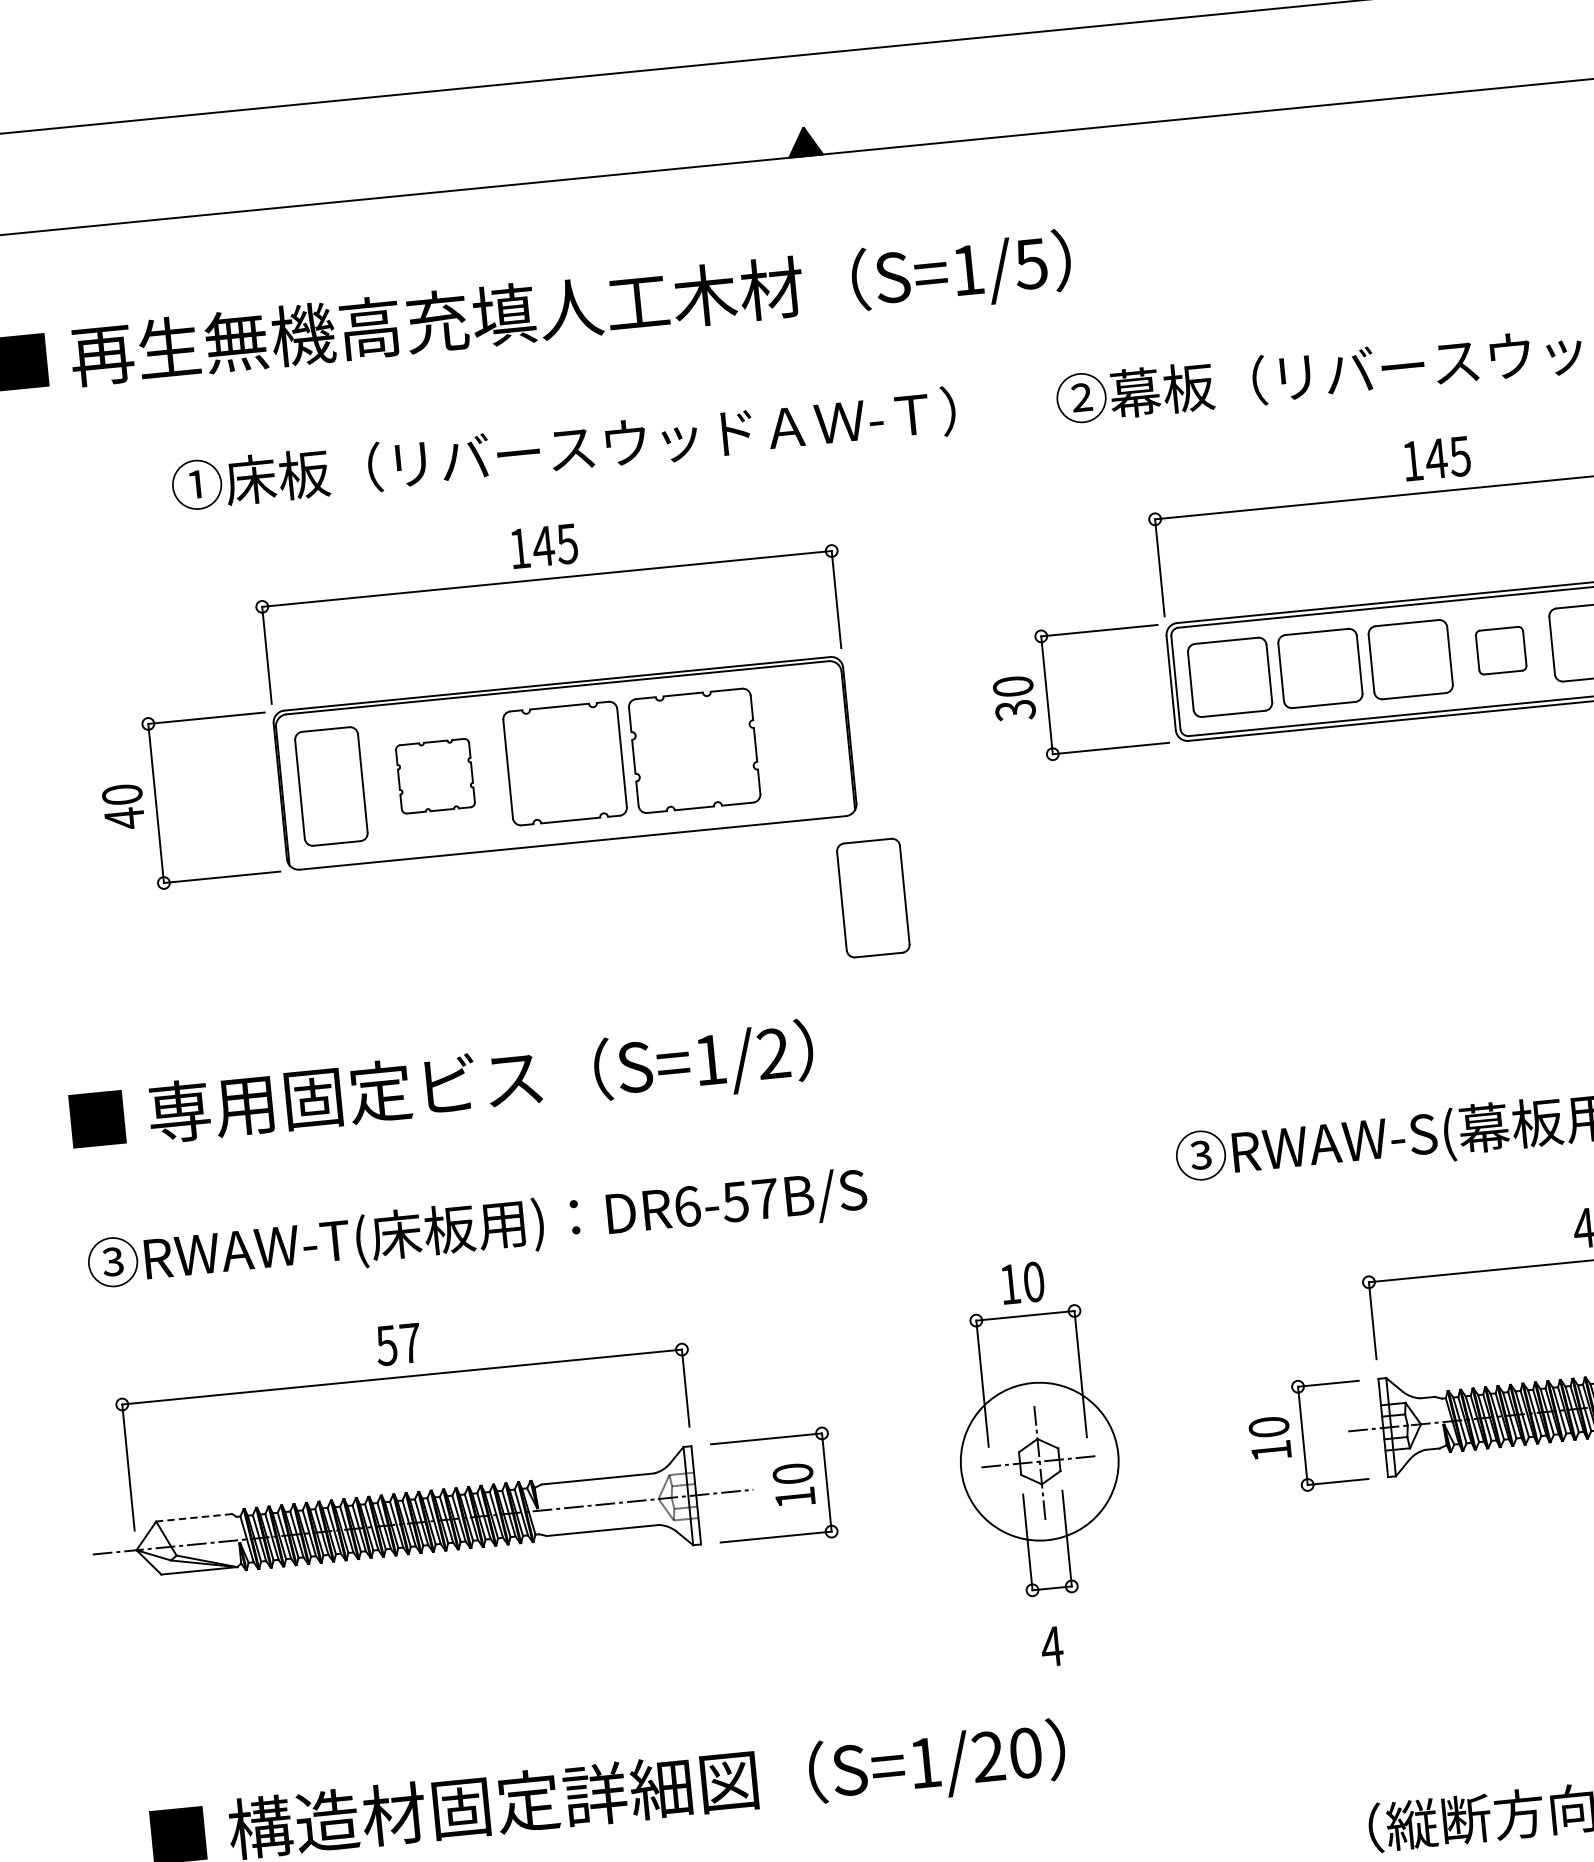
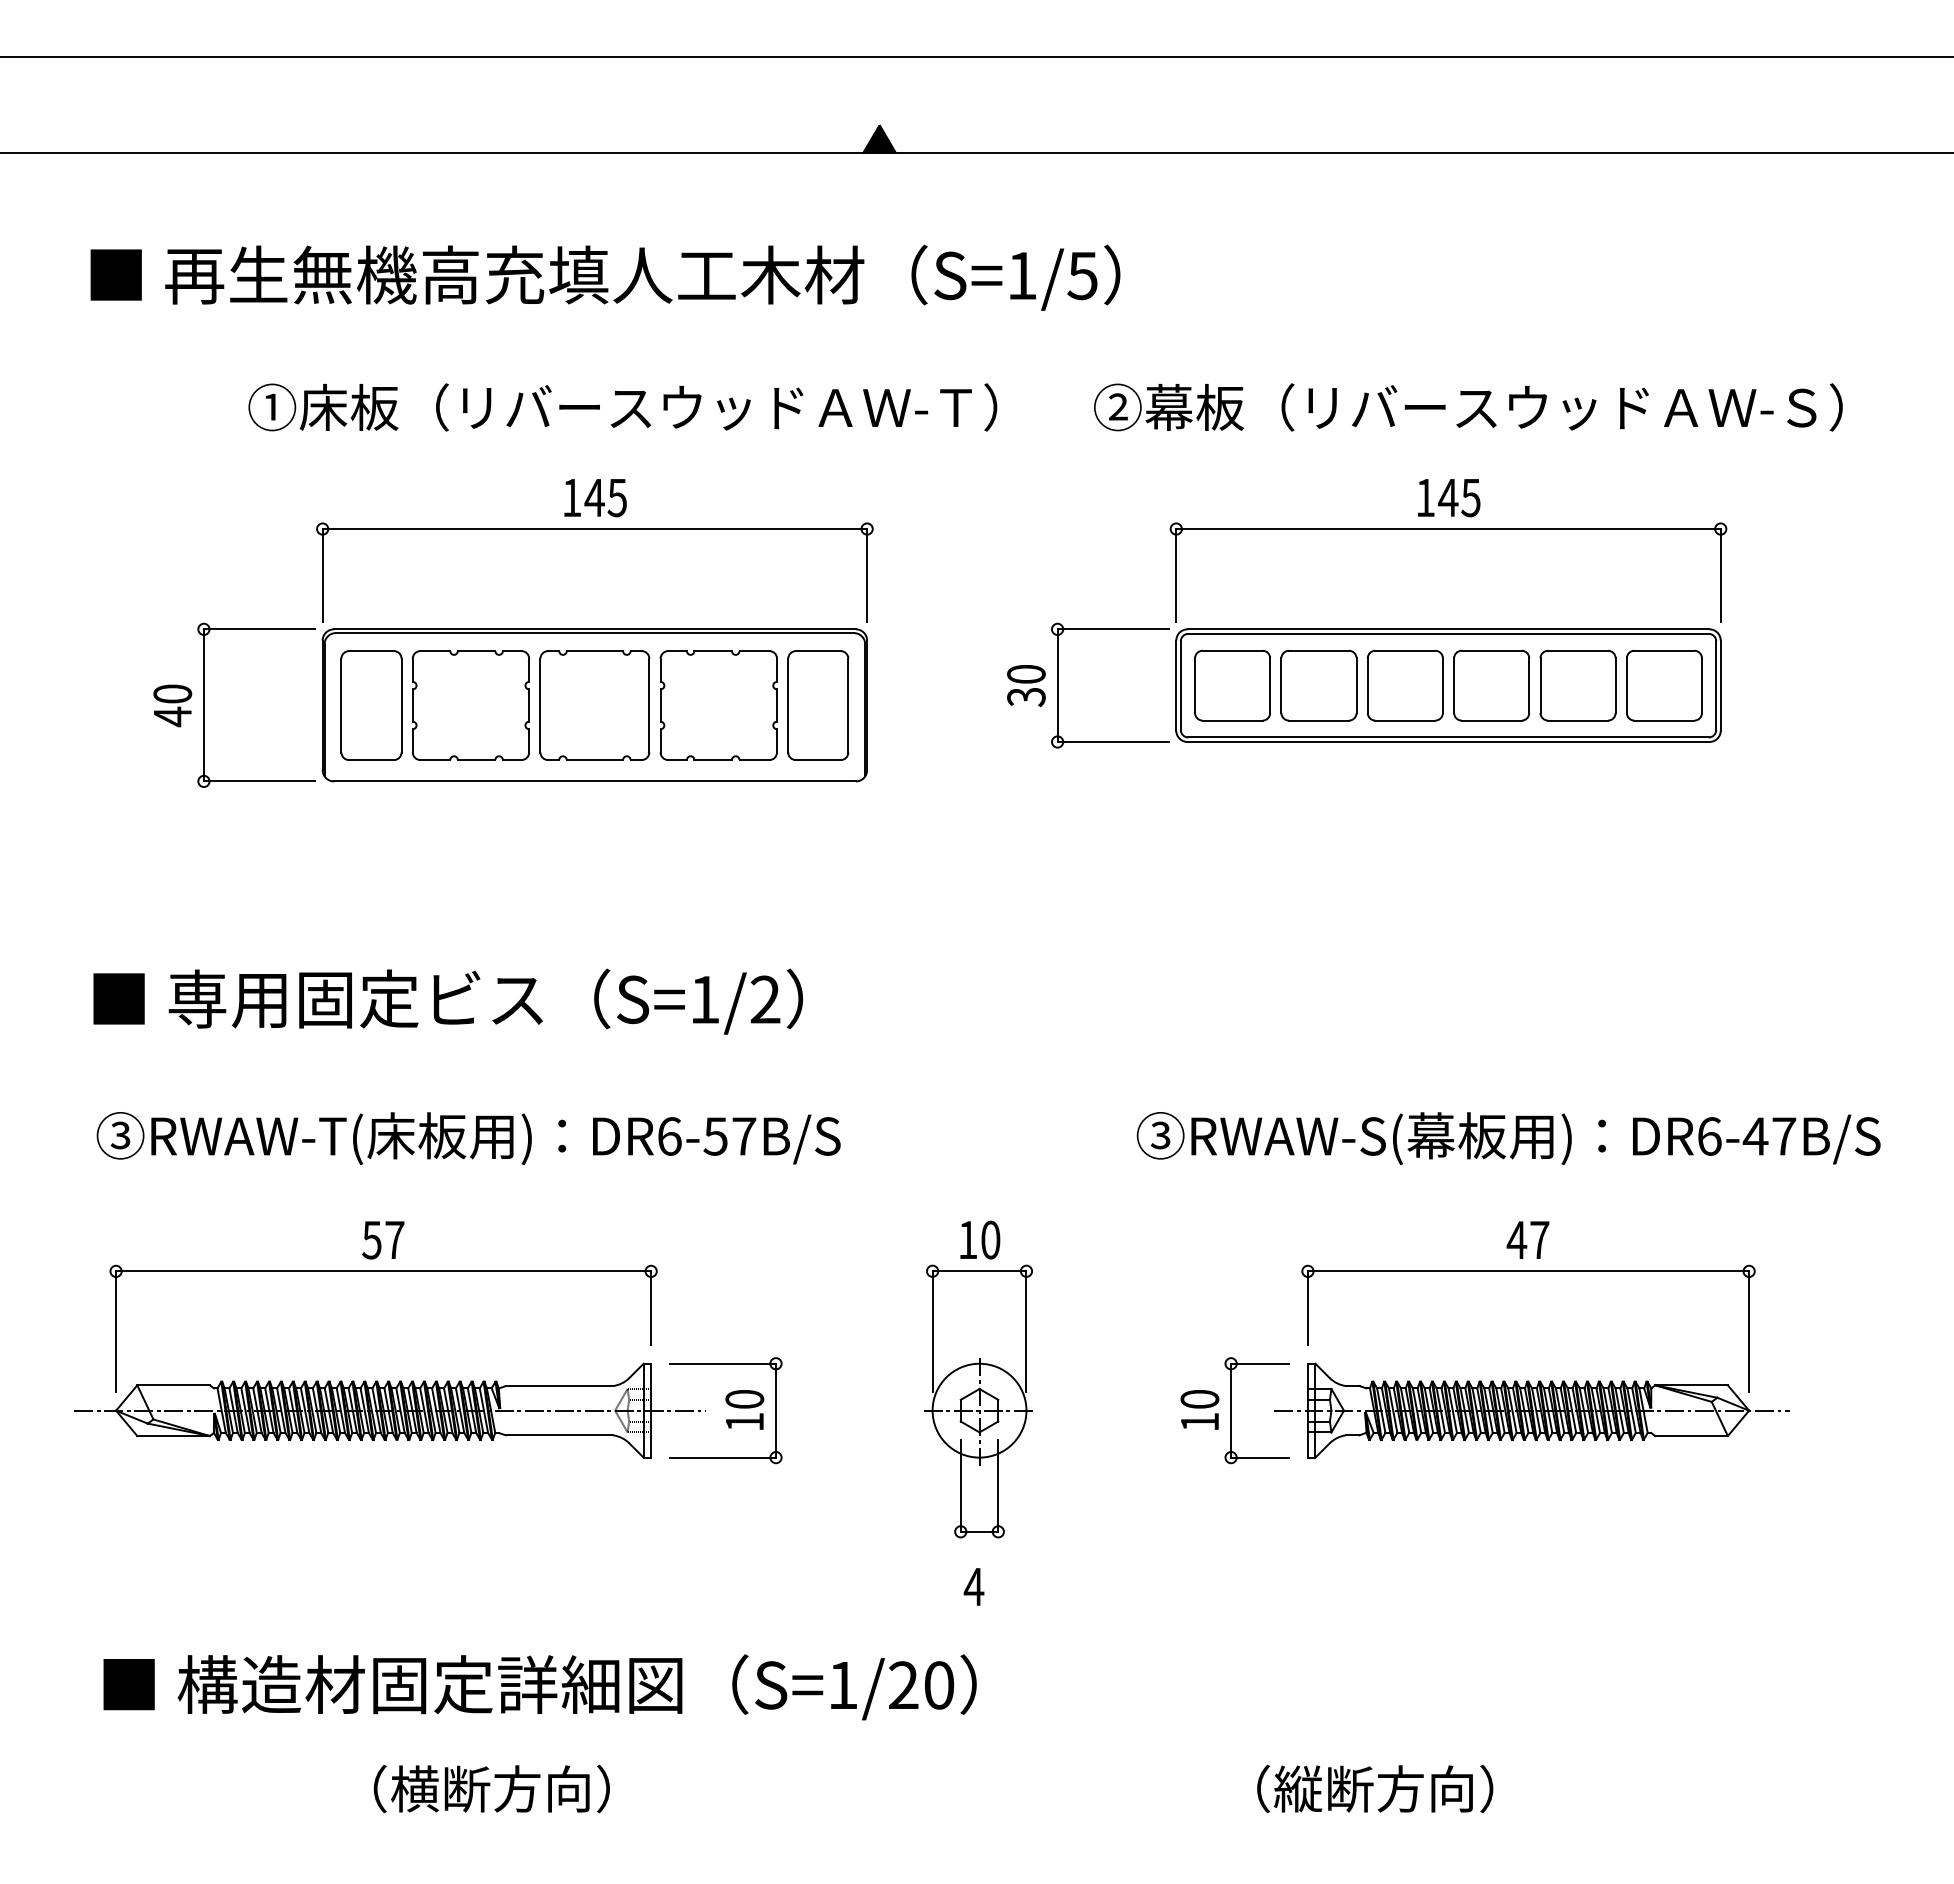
part: (1500, 650) -> (1491, 685), size x1.67
part: (434, 776) -> (470, 705), size x1.67
part: (873, 897) -> (818, 705), moved
circle: (1039, 1461) -> (979, 1410), size x0.62
line: (194, 1517) -> (173, 1385), dashed -> solid

